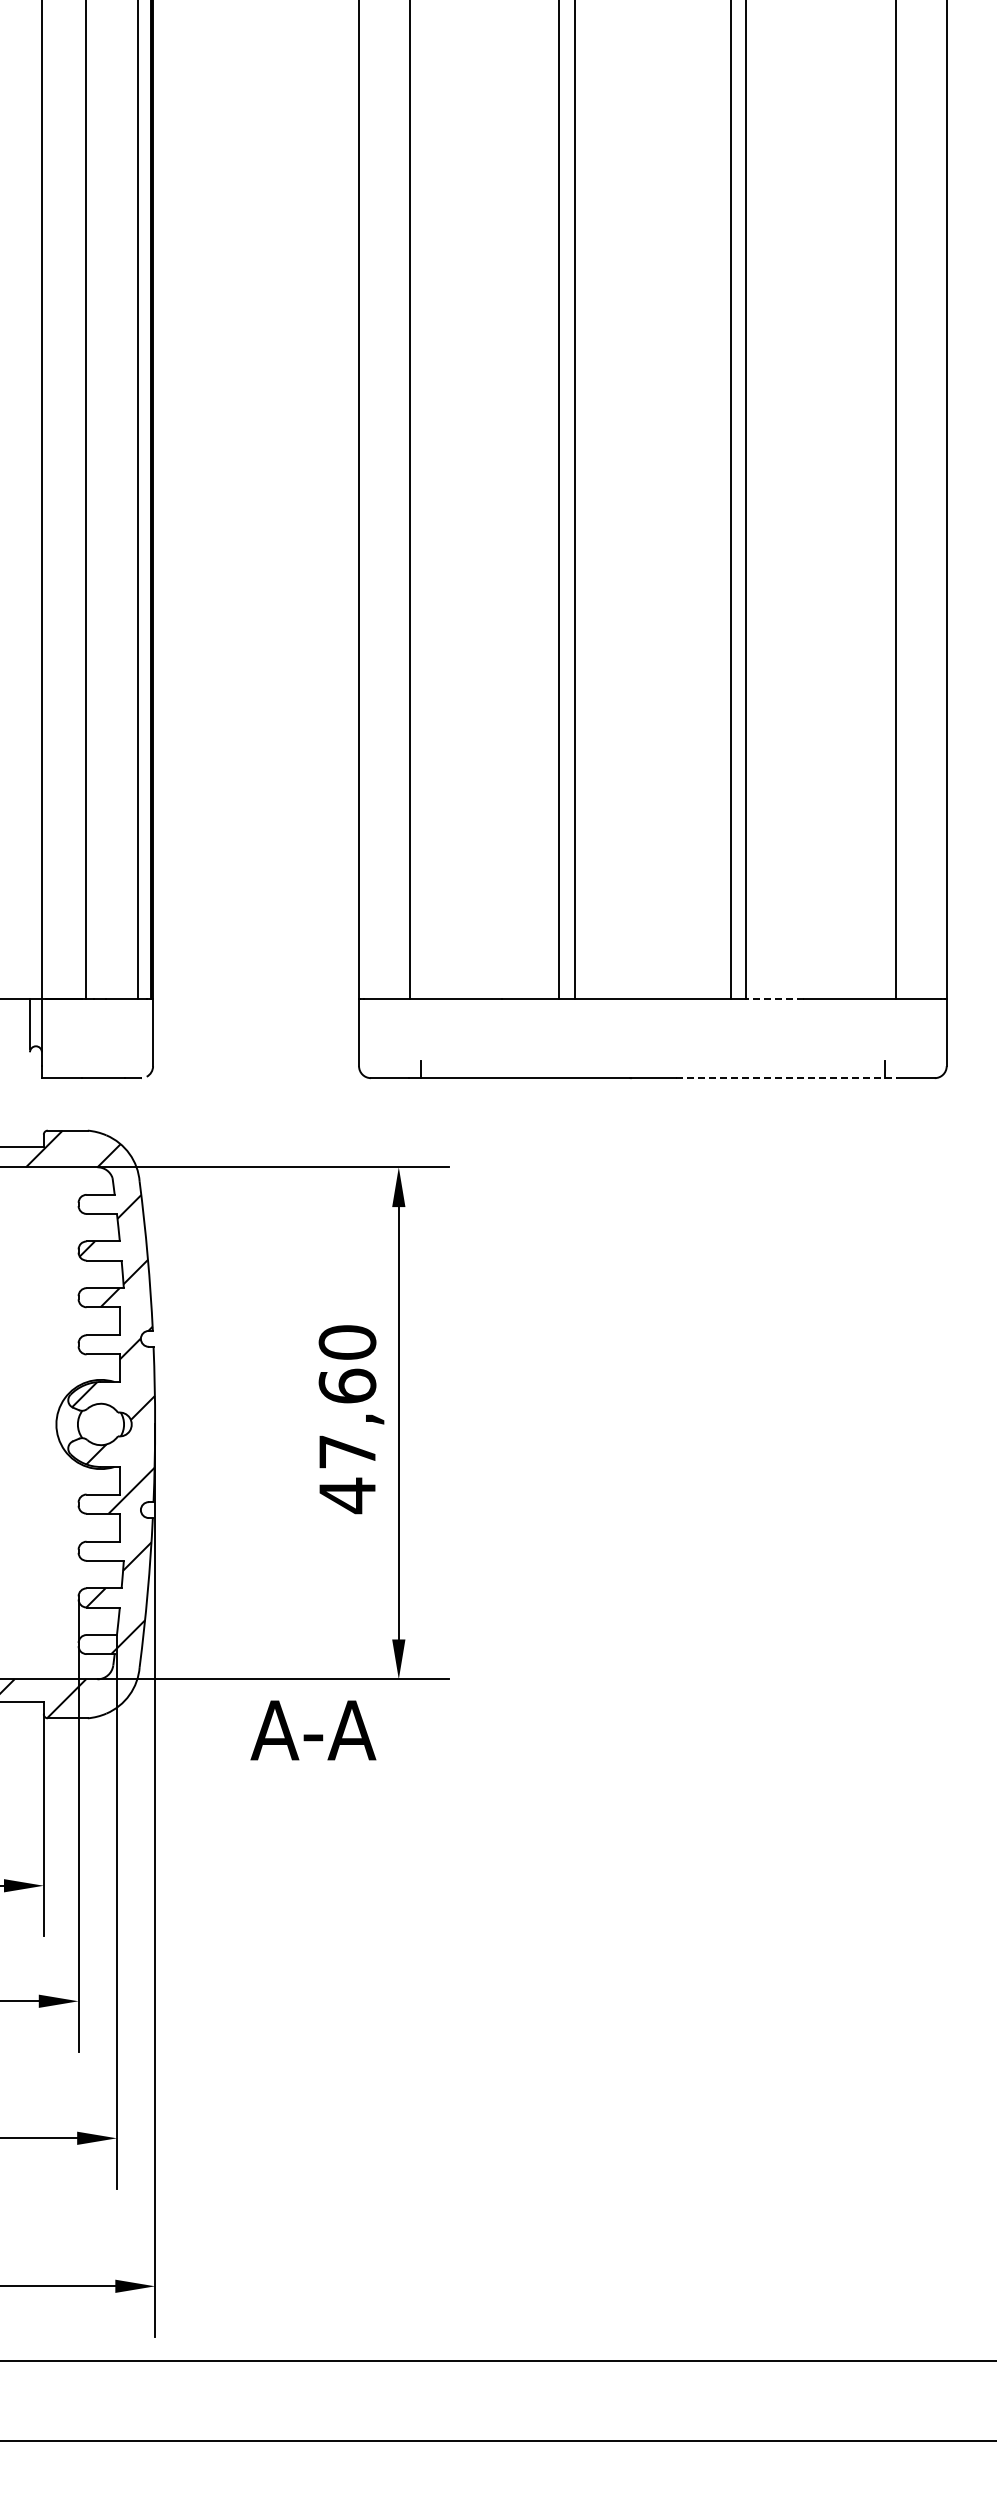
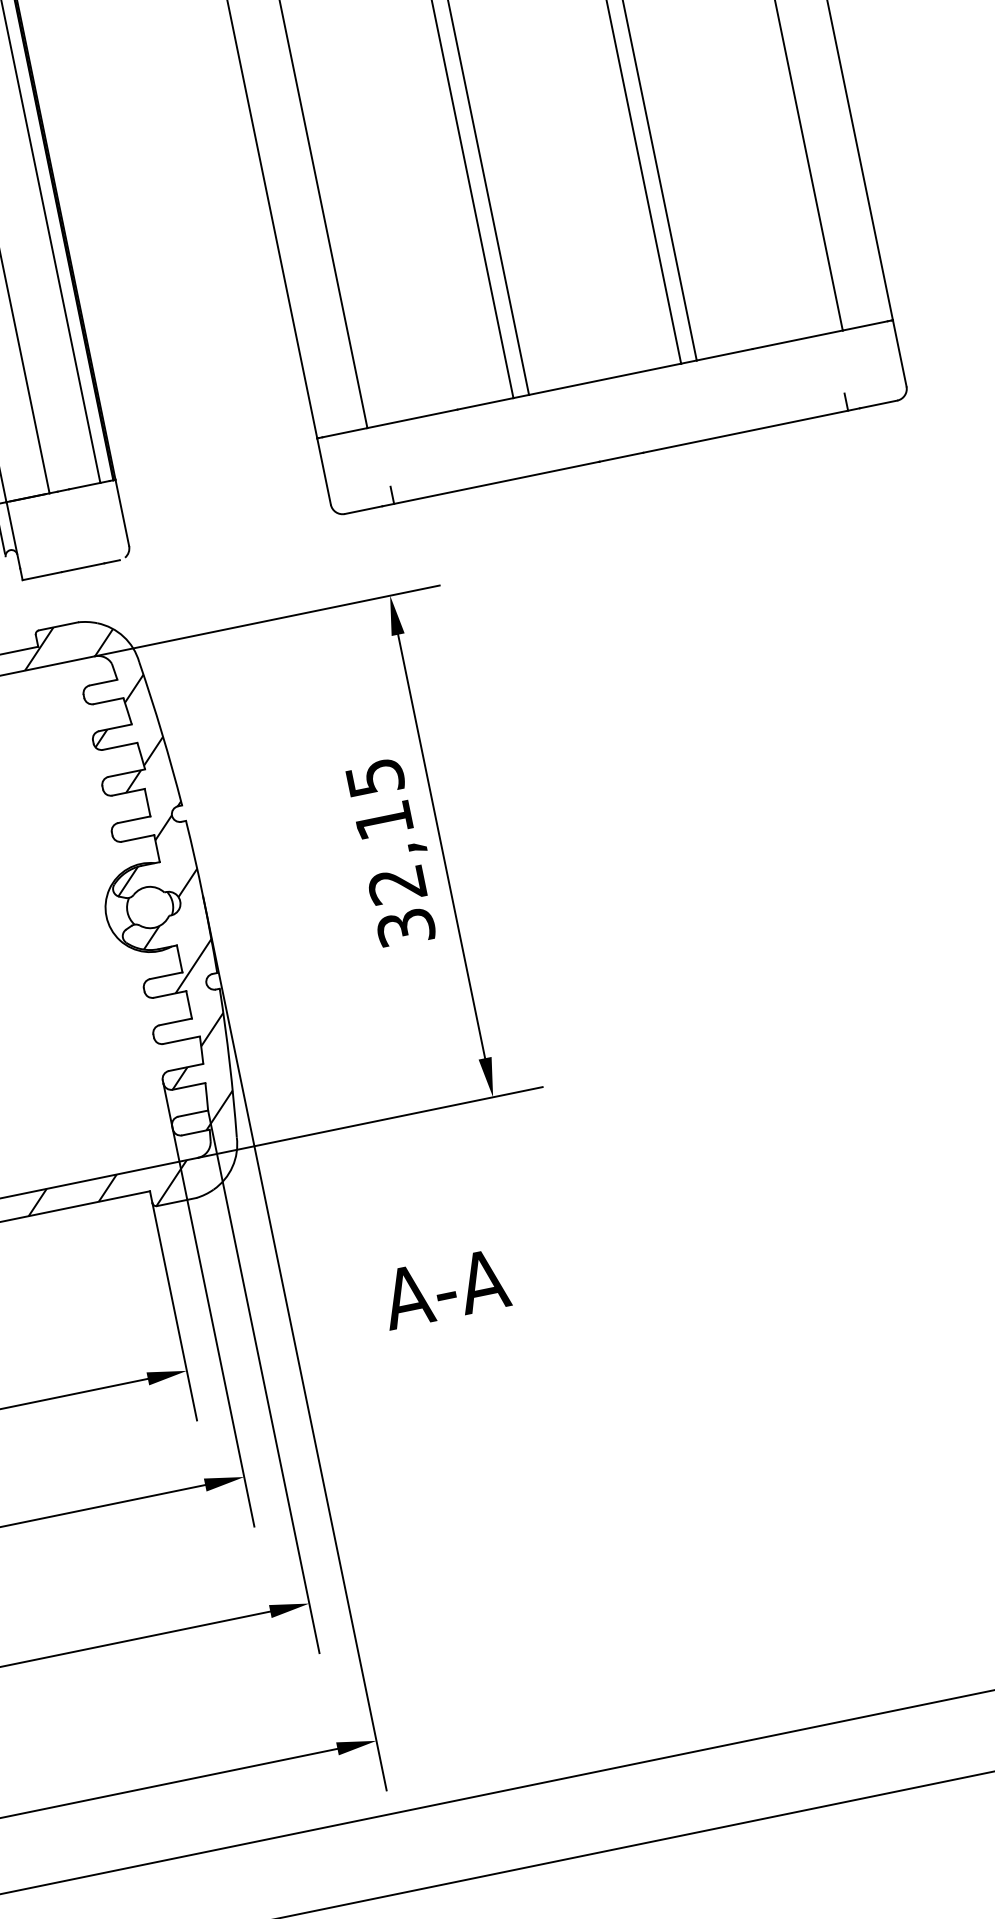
line: (774, 998) -> (724, 354), dashed -> solid
line: (786, 1078) -> (752, 430), dashed -> solid
text: (347, 1419) -> (390, 853), 47,60 -> 32,15
text: (313, 1730) -> (445, 1288), moved

